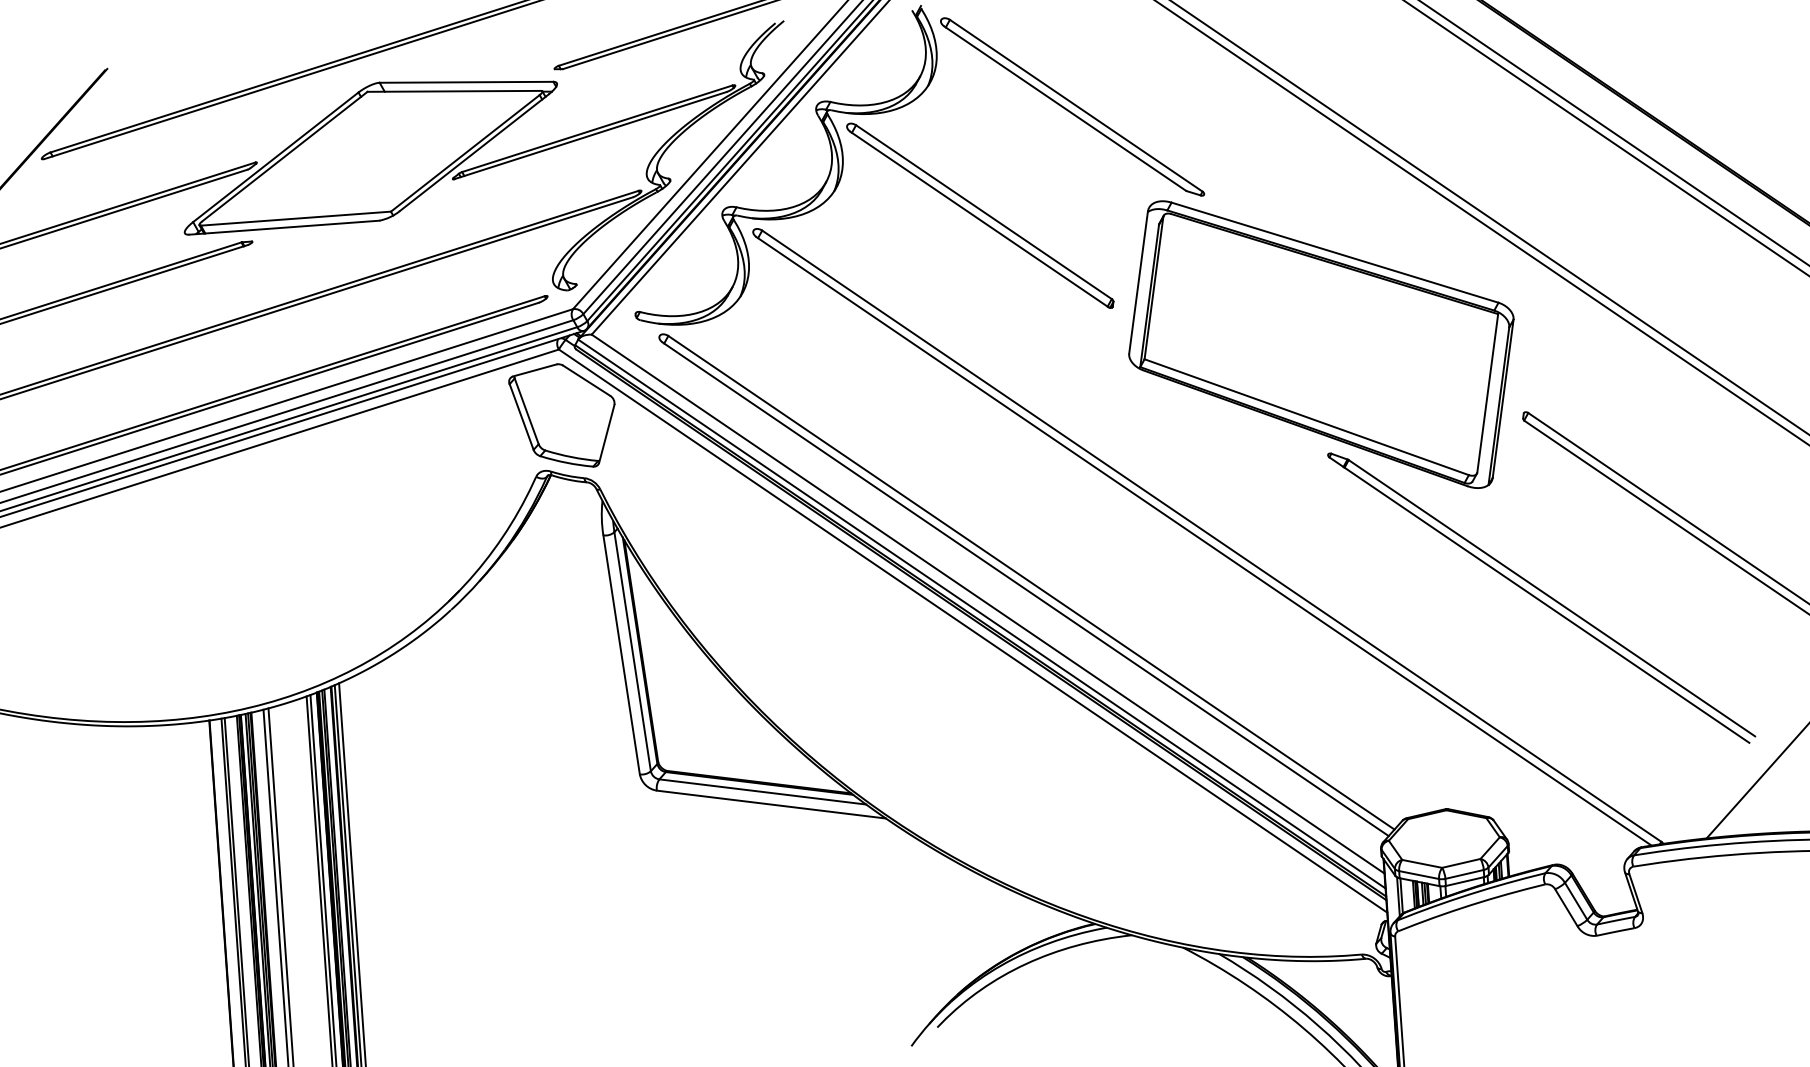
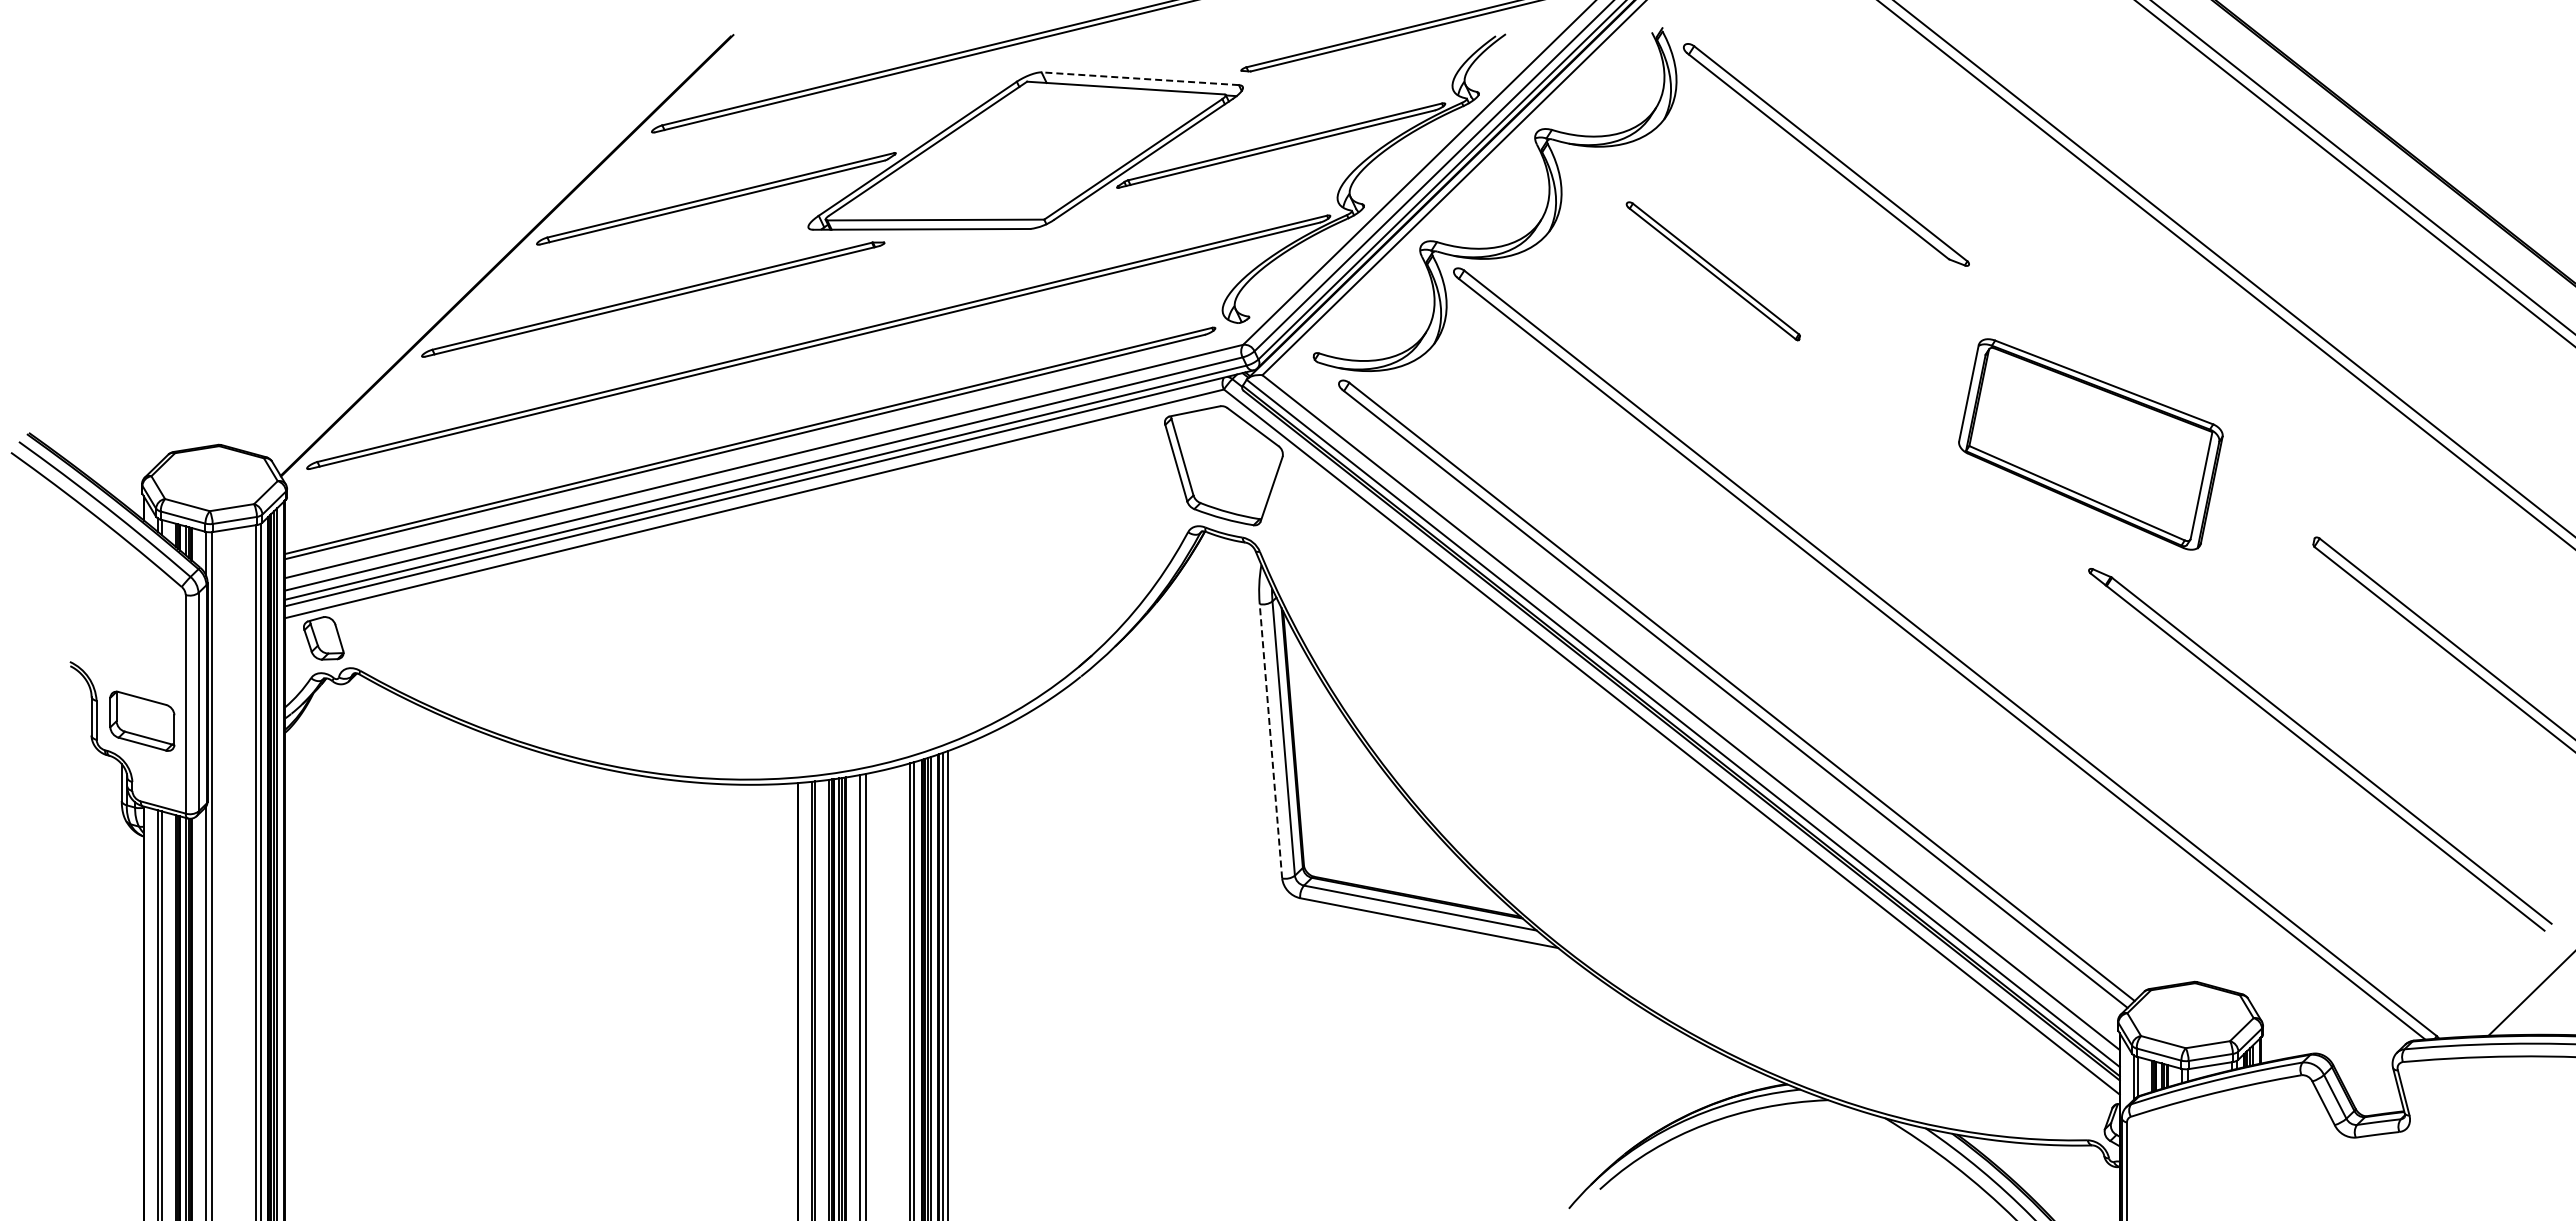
line: (466, 82) -> (1140, 78), solid -> dashed
part: (980, 216) -> (1713, 271), size x0.6
part: (1321, 344) -> (2090, 444), size x0.6
line: (621, 655) -> (1270, 741), solid -> dashed

